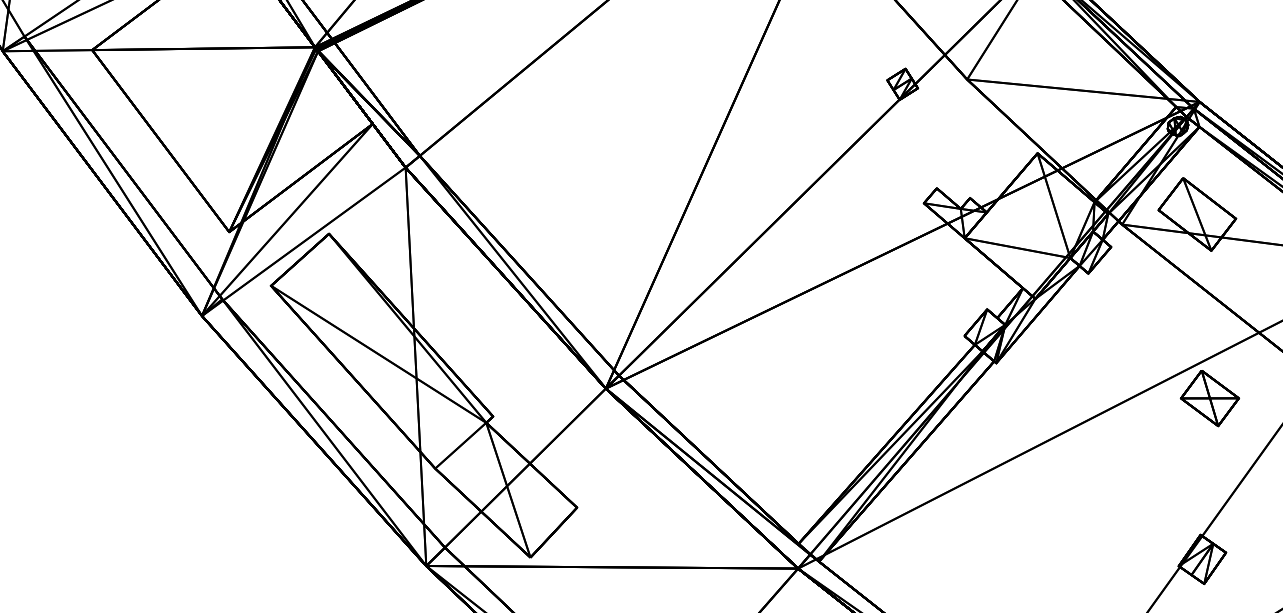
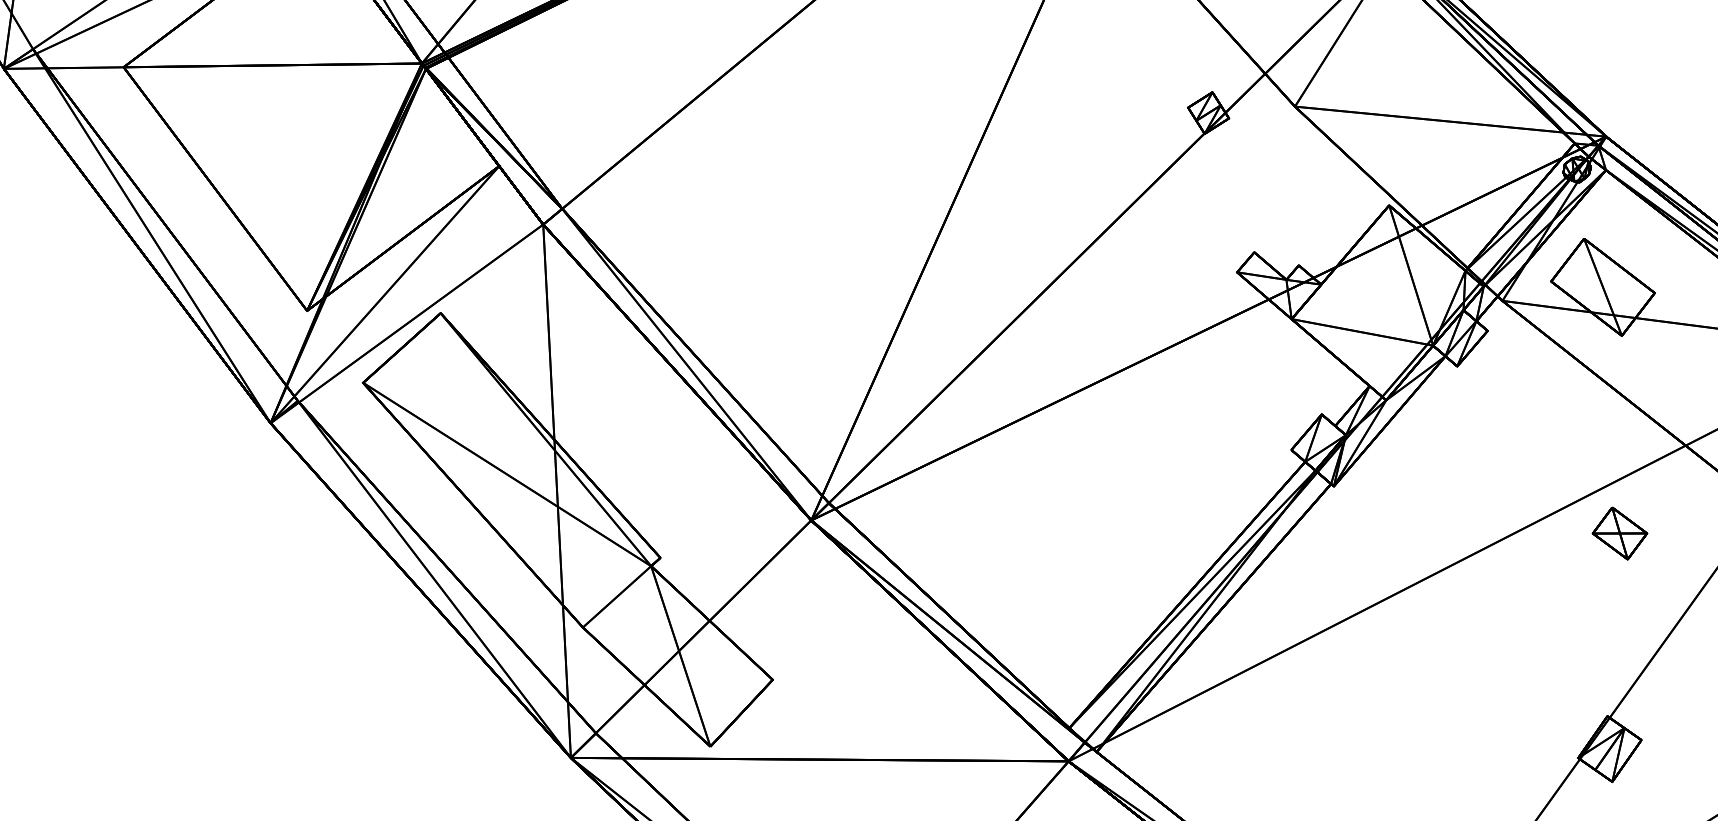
part: (1209, 398) -> (1619, 533), size x0.7

